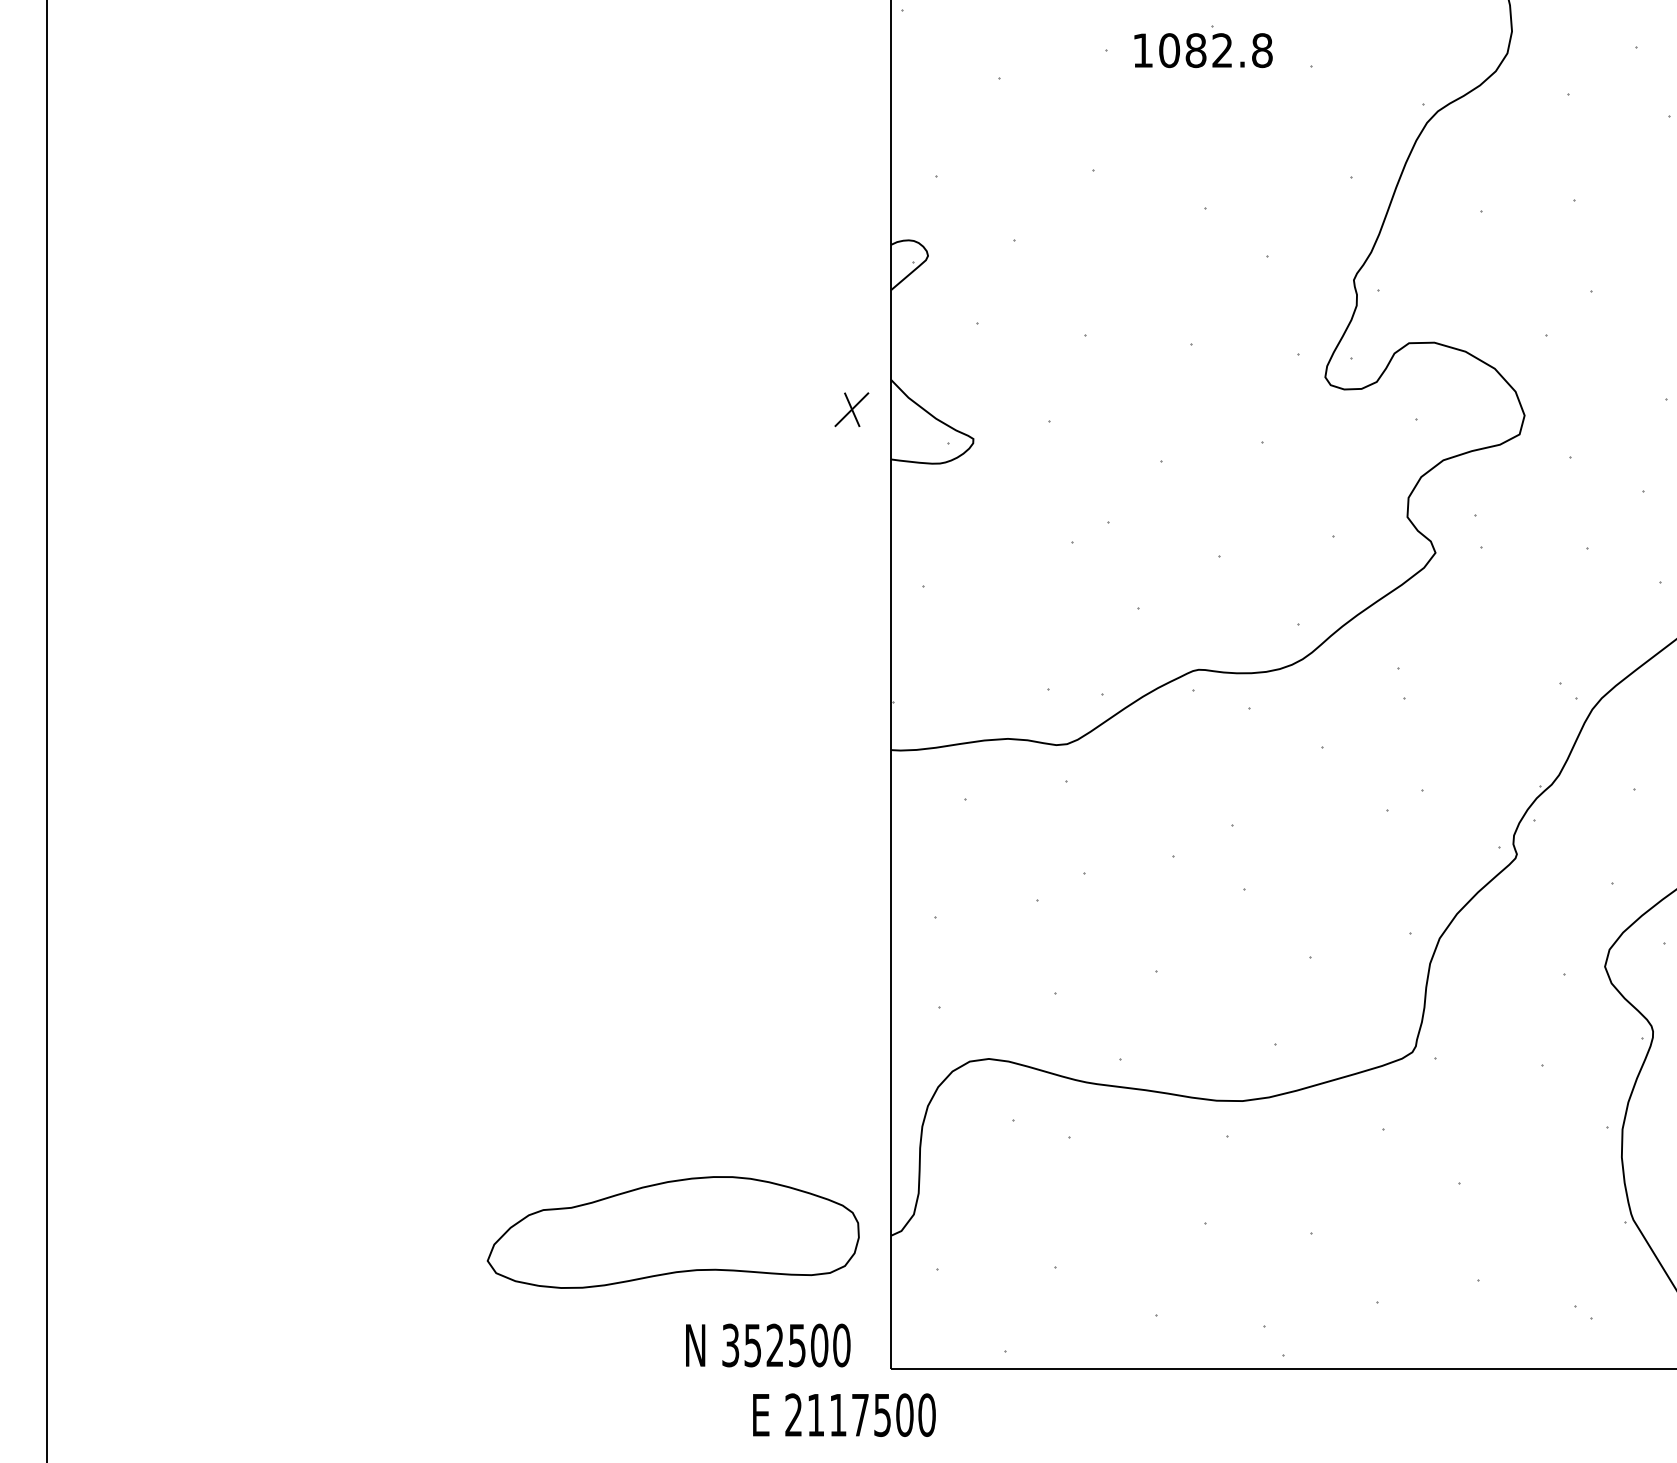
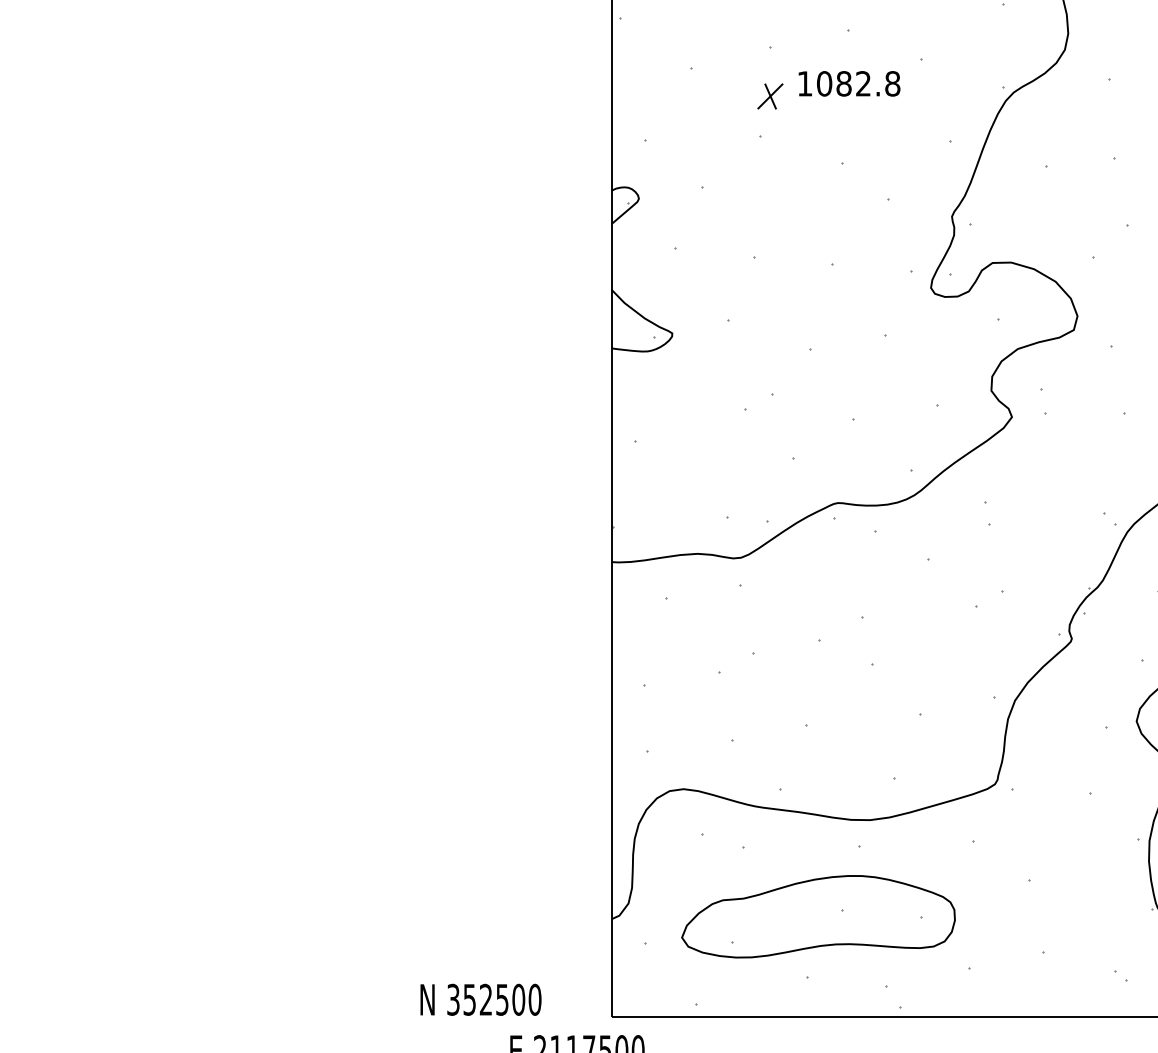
text: (1203, 50) -> (849, 83), moved
part: (851, 409) -> (770, 96), moved
part: (672, 1232) -> (817, 916), moved
text: (768, 1345) -> (481, 999), moved

